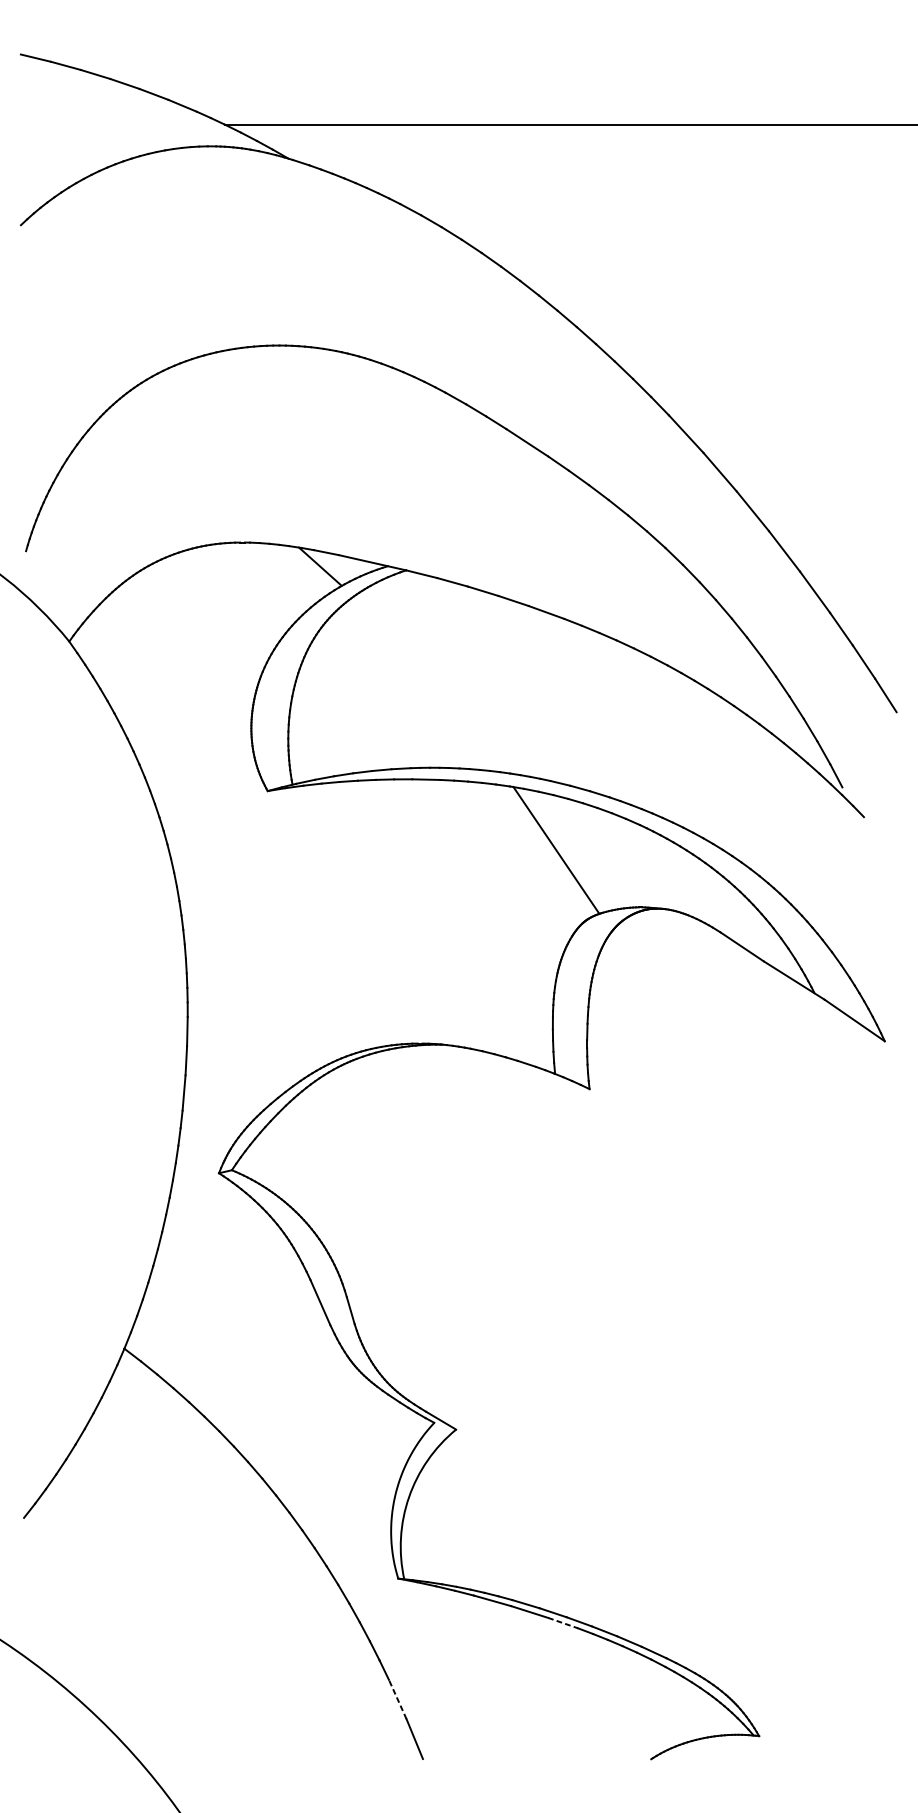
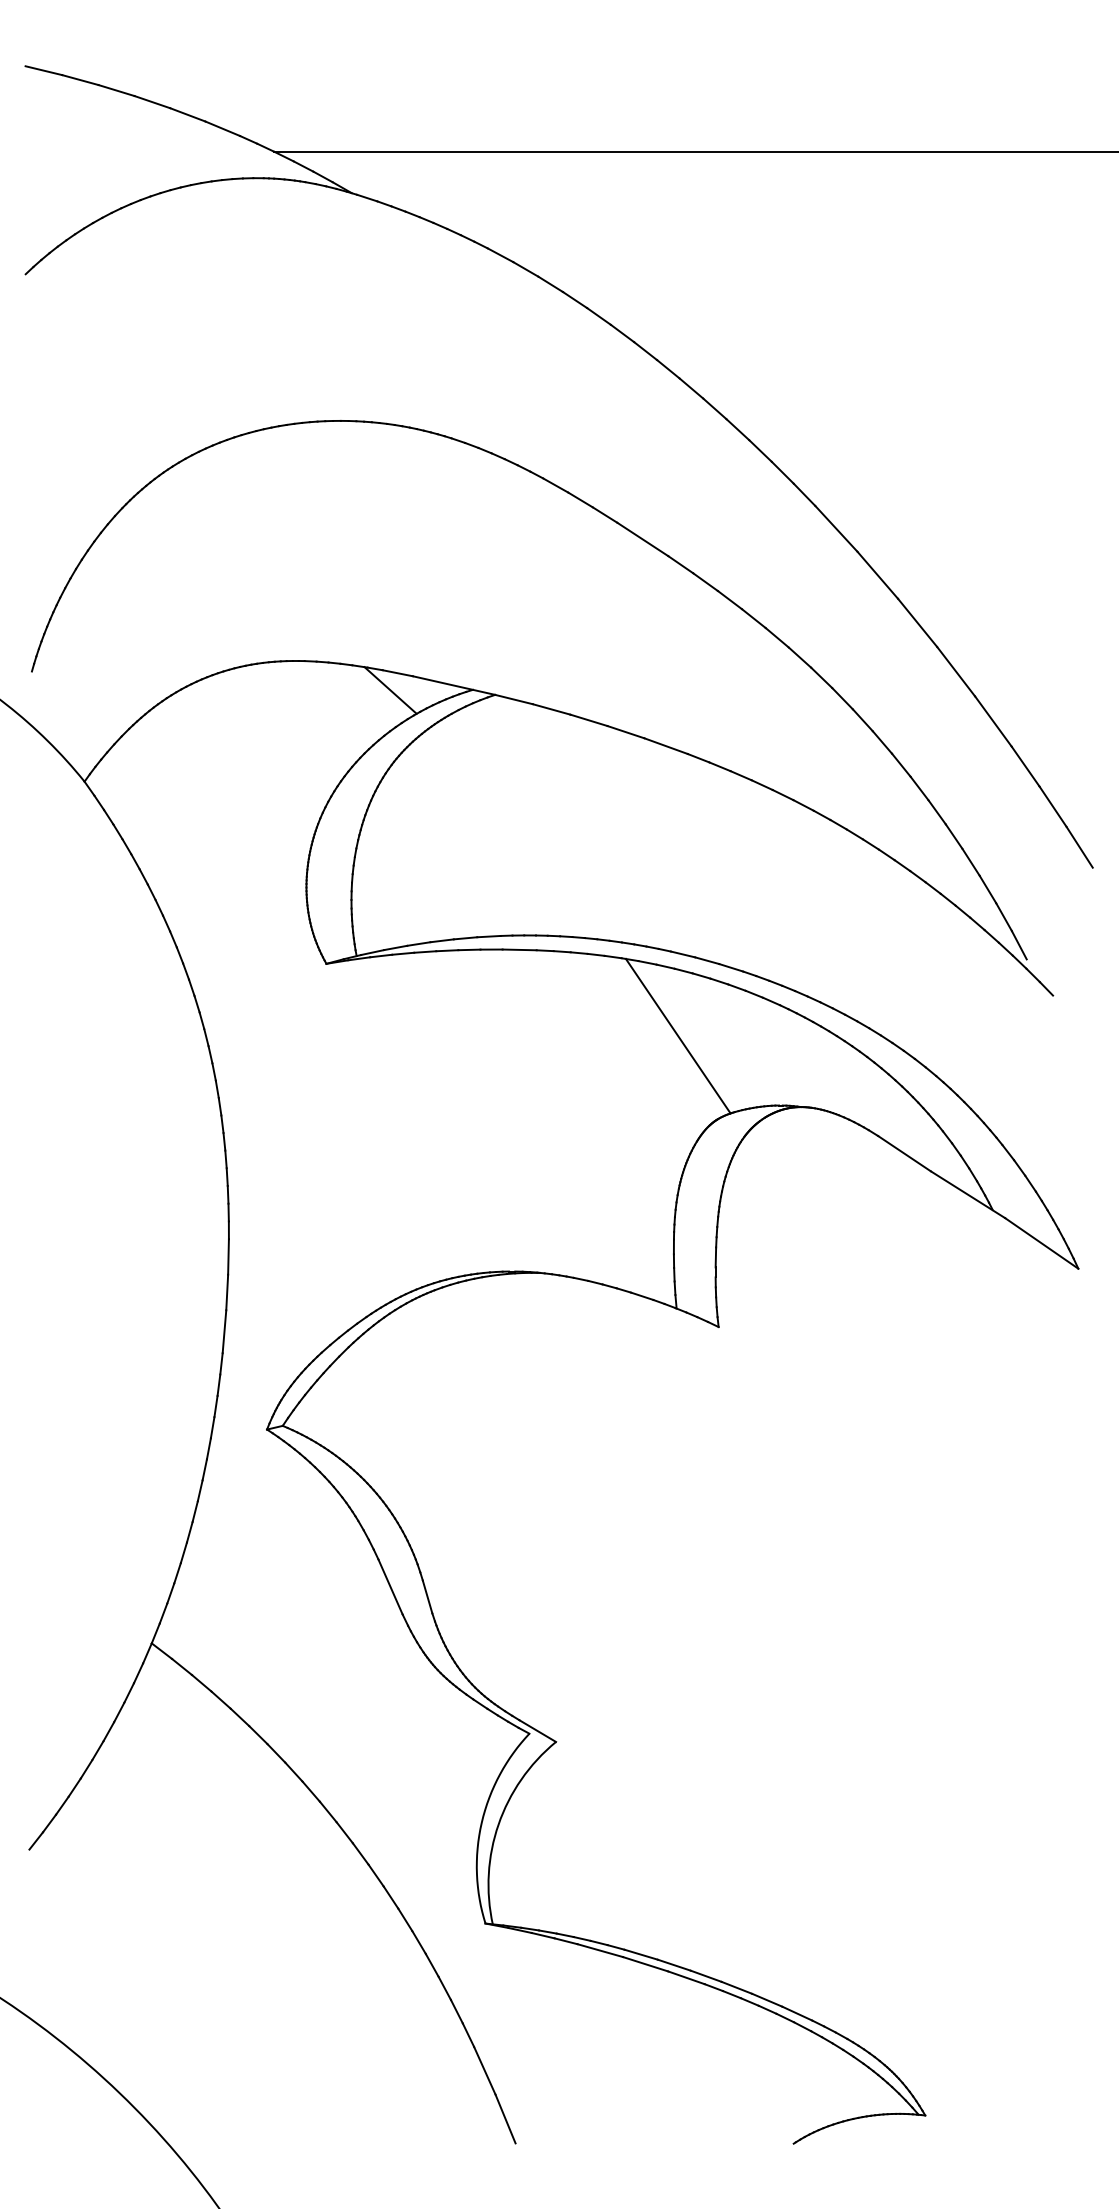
line: (563, 1622) -> (686, 1977), dashed -> solid
line: (397, 1699) -> (484, 2070), dashed -> solid

